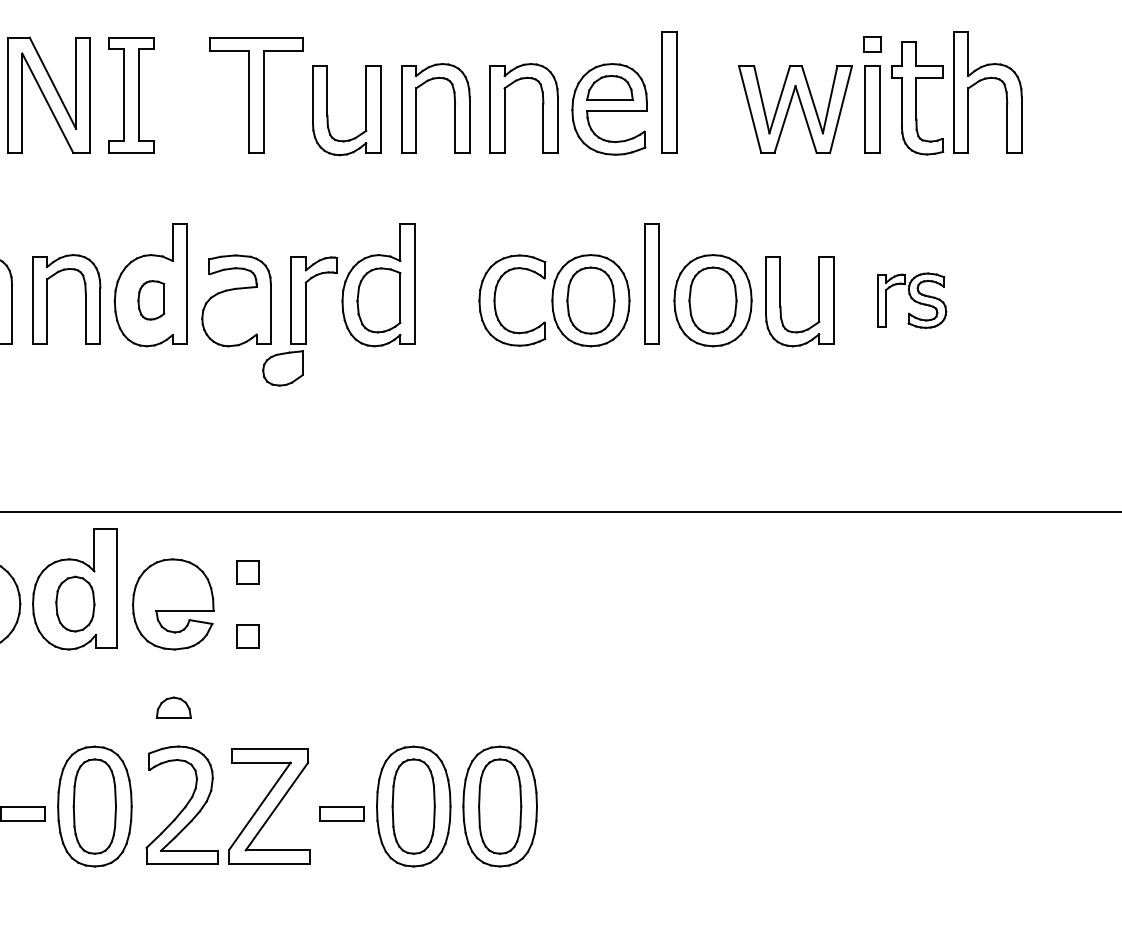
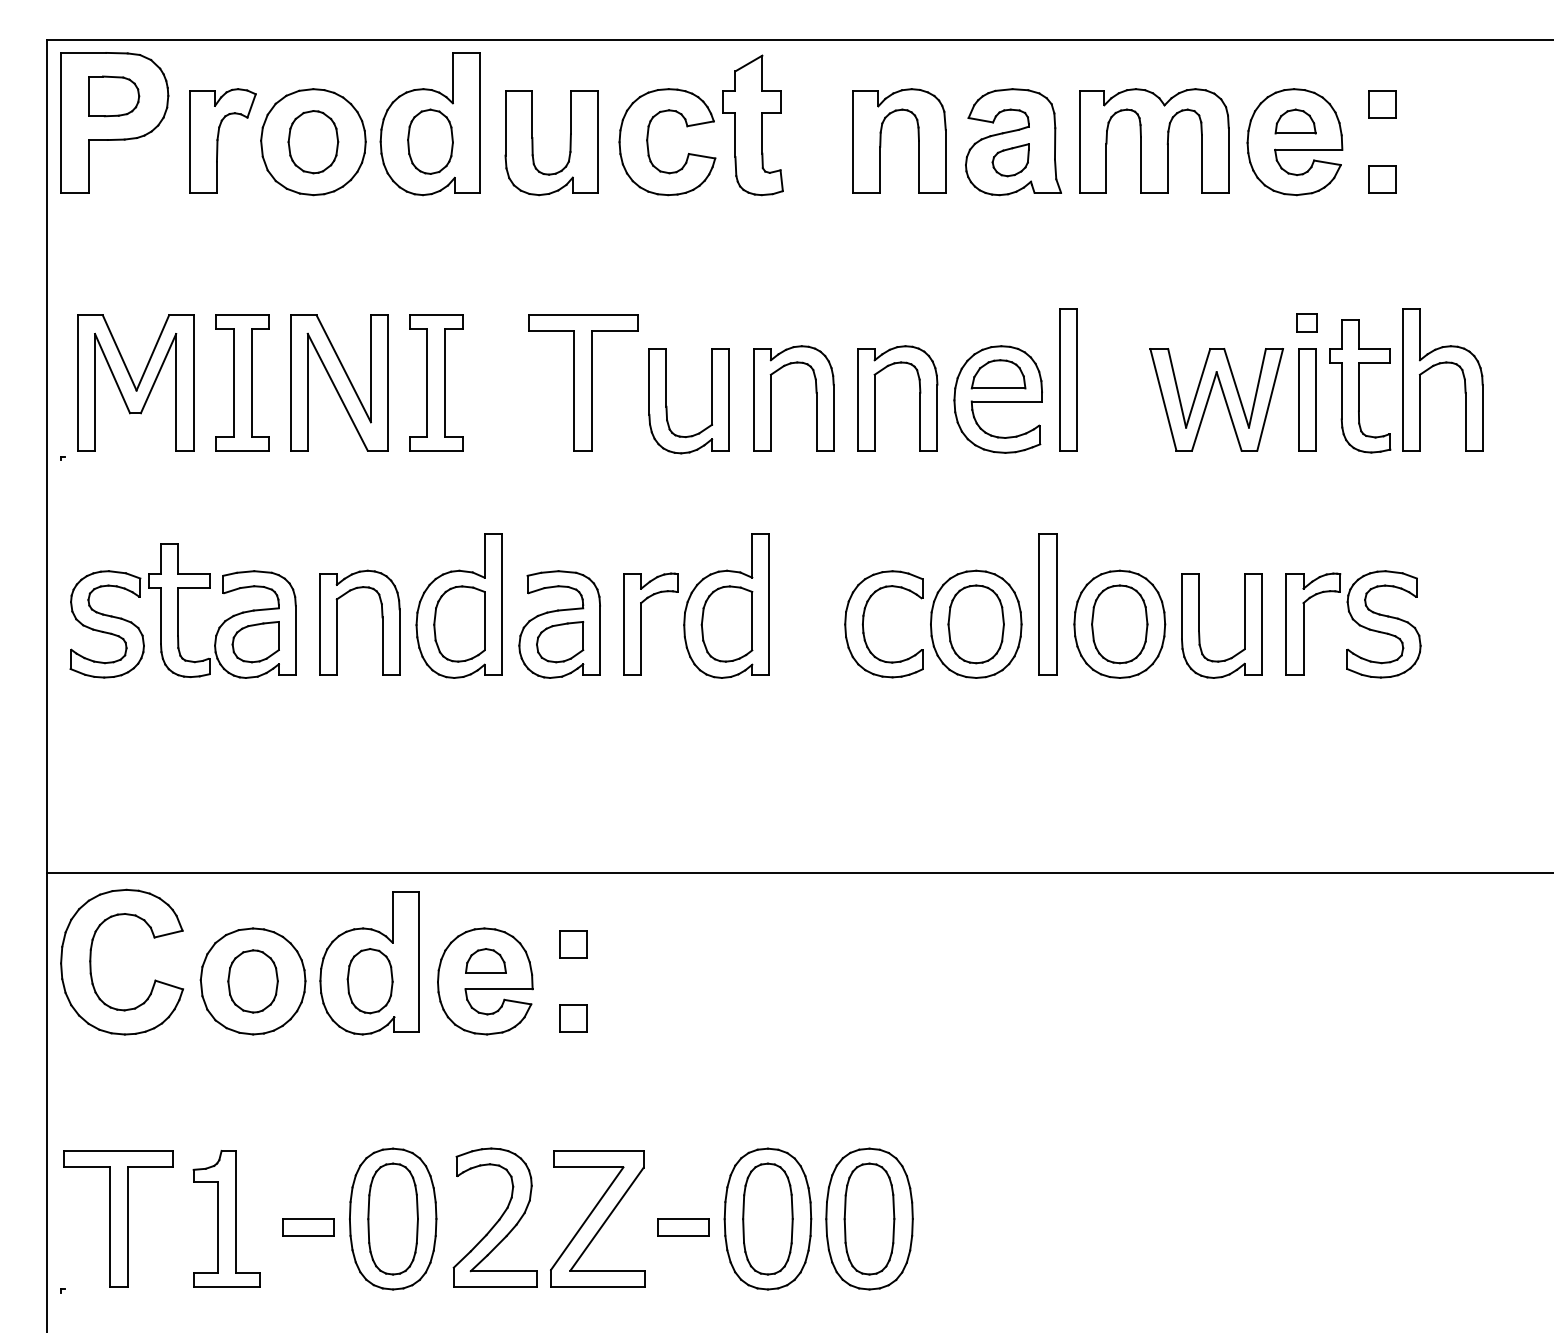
part: (151, 299) -> (459, 623), size x1.67
part: (911, 300) -> (1353, 624), size x1.67
part: (283, 368) -> (560, 642), moved
part: (173, 707) -> (485, 960), moved

